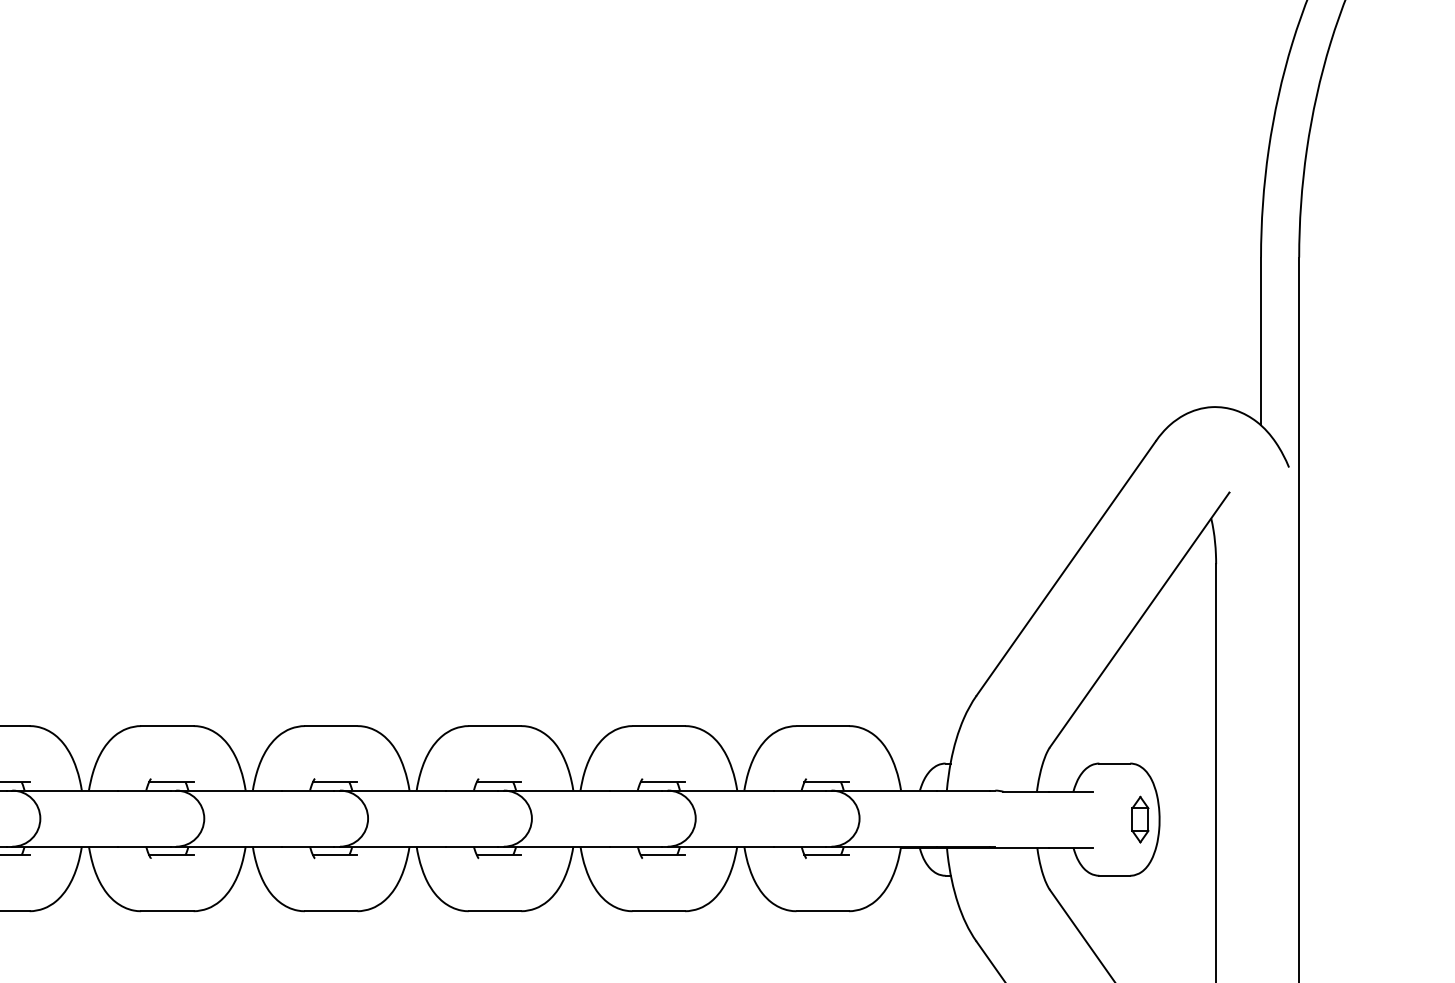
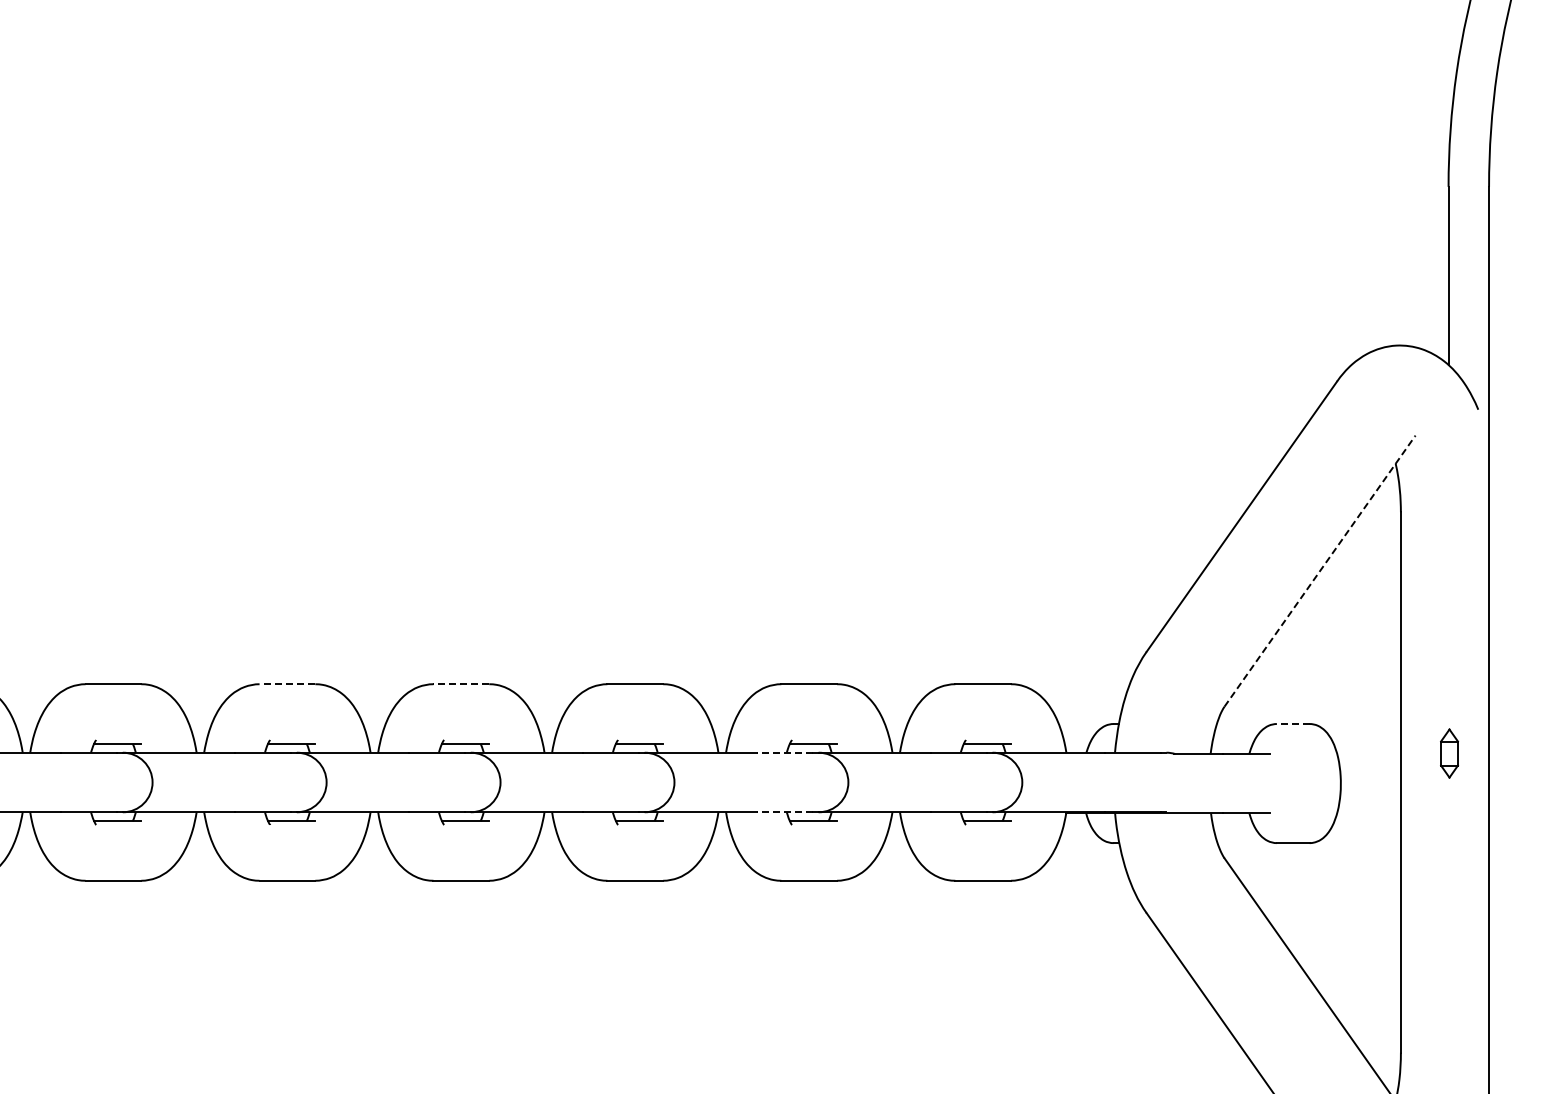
line: (1139, 619) -> (1319, 571), solid -> dashed
line: (167, 726) -> (287, 684), solid -> dashed
line: (331, 726) -> (461, 684), solid -> dashed
line: (1114, 764) -> (1292, 724), solid -> dashed
line: (635, 790) -> (784, 752), solid -> dashed
part: (1140, 819) -> (1449, 753), moved
line: (635, 846) -> (784, 812), solid -> dashed

